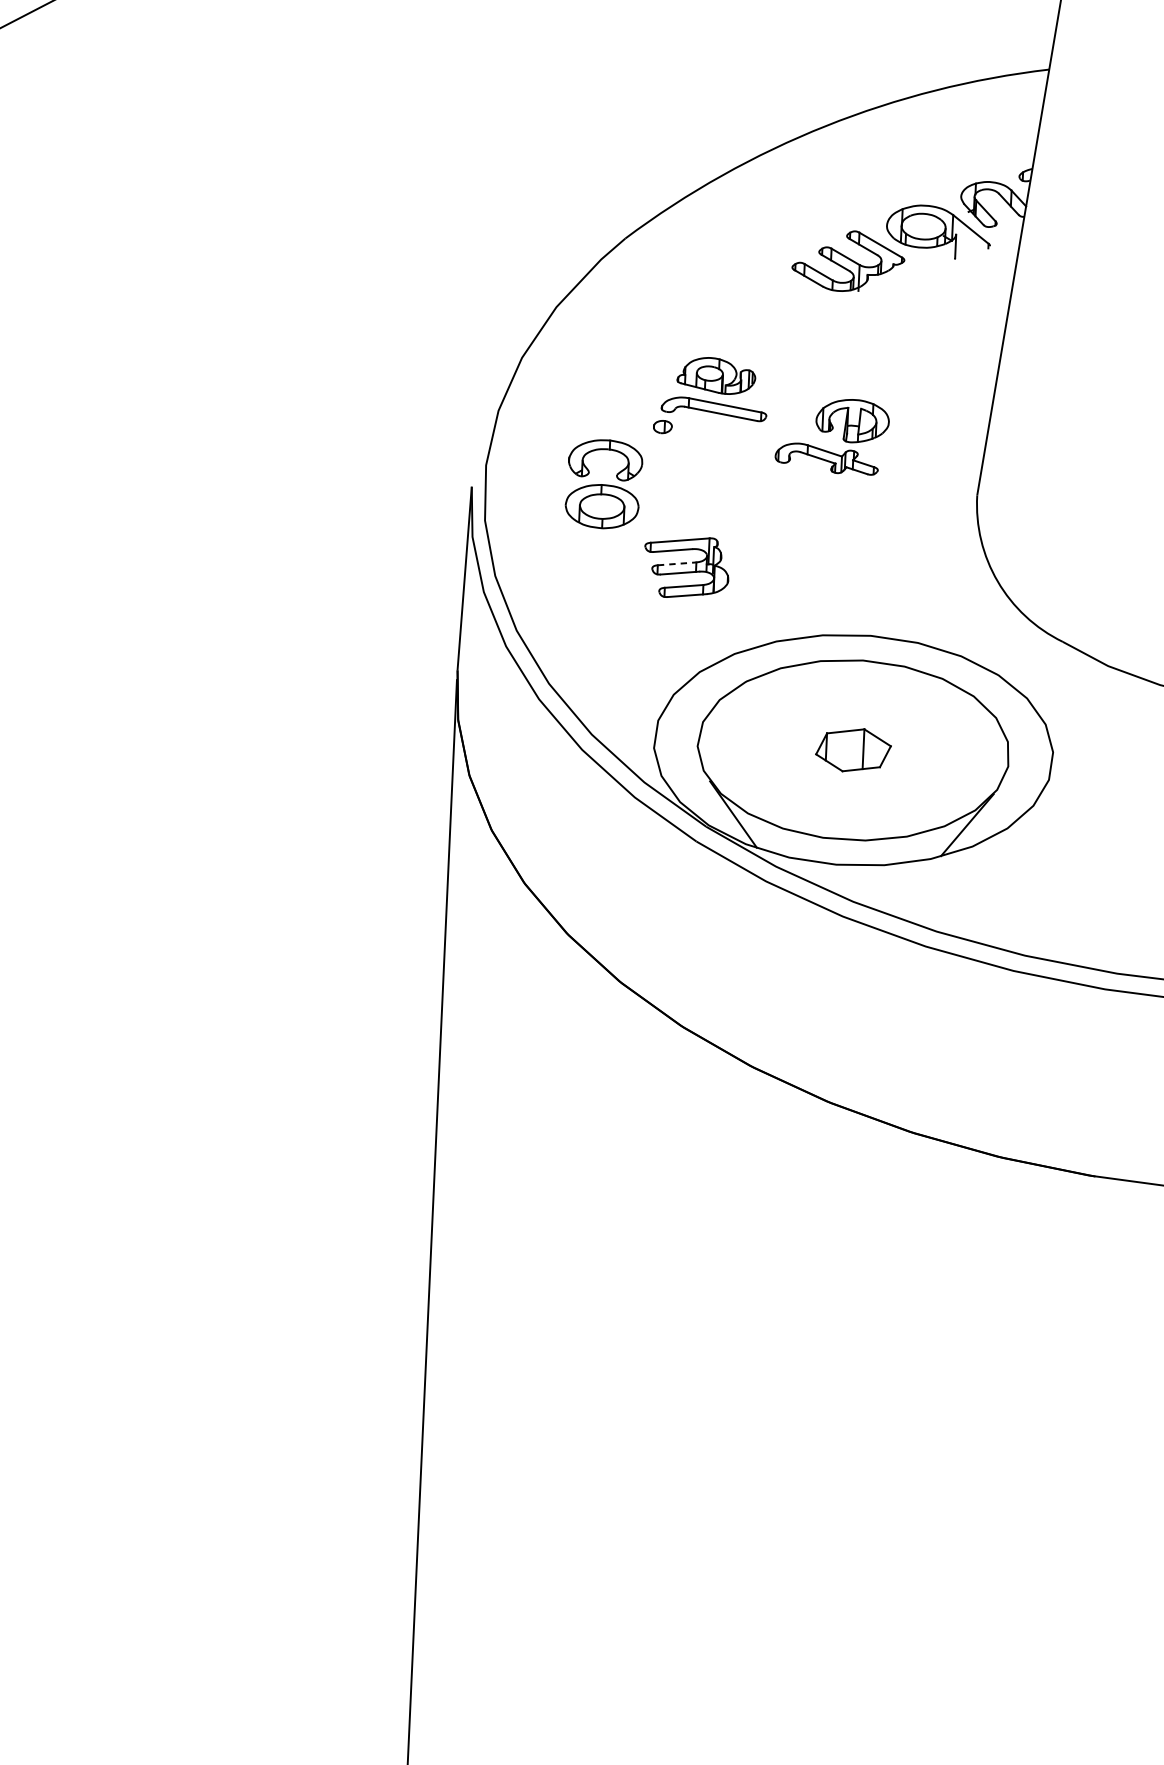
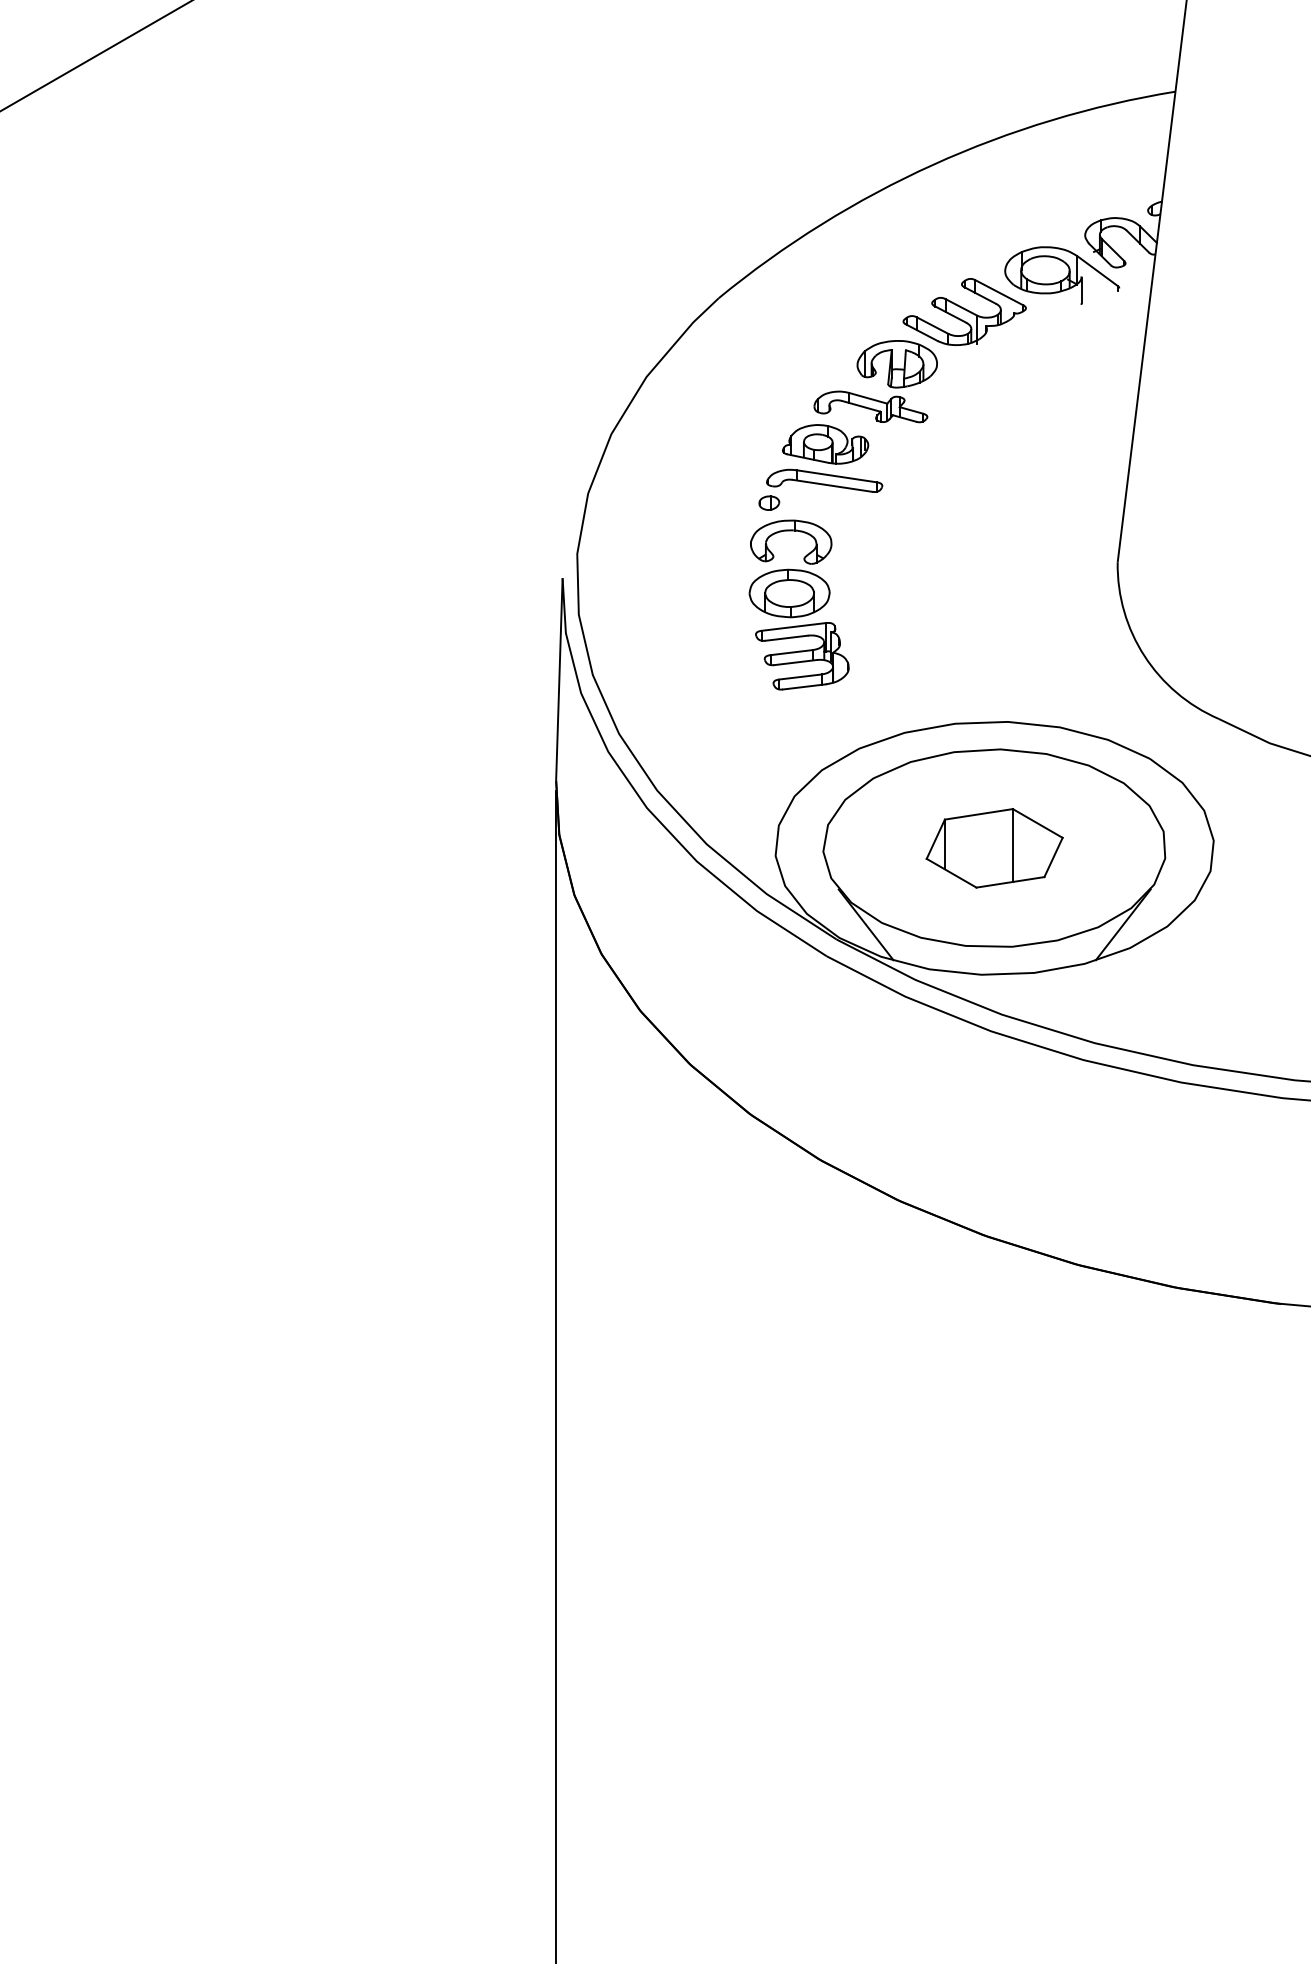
part: (832, 435) -> (875, 381), moved
part: (603, 483) -> (790, 568), moved
line: (677, 563) -> (792, 652), dashed -> solid
part: (853, 750) -> (994, 848), size x1.67

